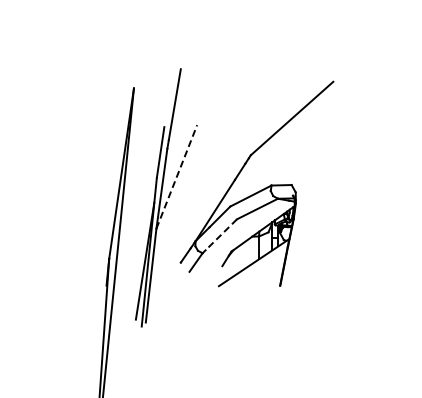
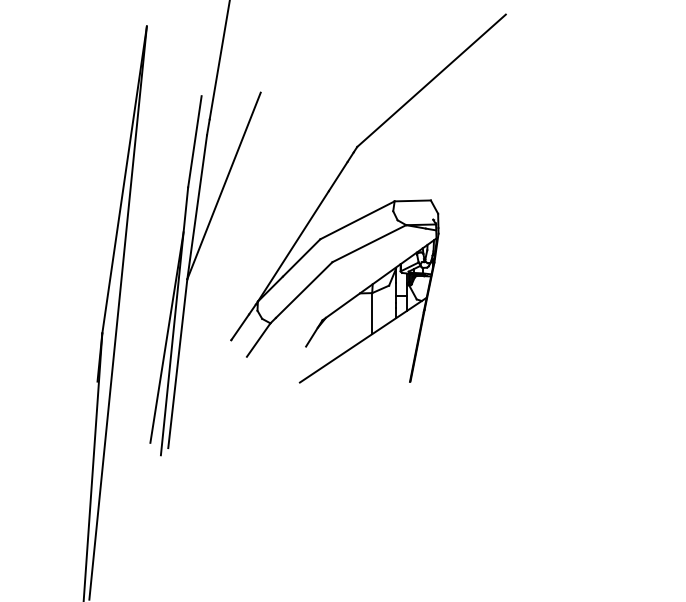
line: (176, 176) -> (223, 185), dashed -> solid
line: (220, 235) -> (302, 291), dashed -> solid

